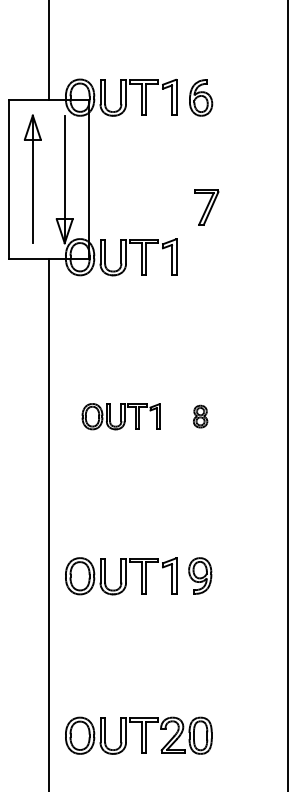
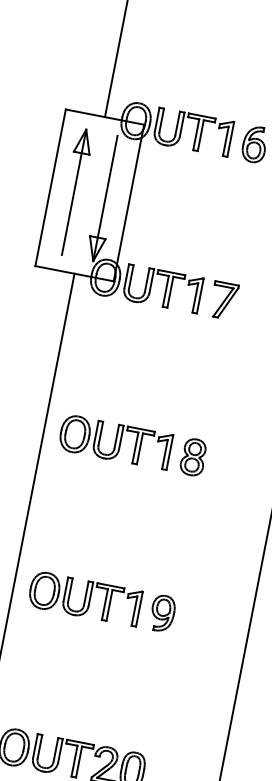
part: (206, 207) -> (223, 300), moved
part: (121, 416) -> (115, 441), size x1.43
part: (200, 416) -> (193, 457), size x1.67

